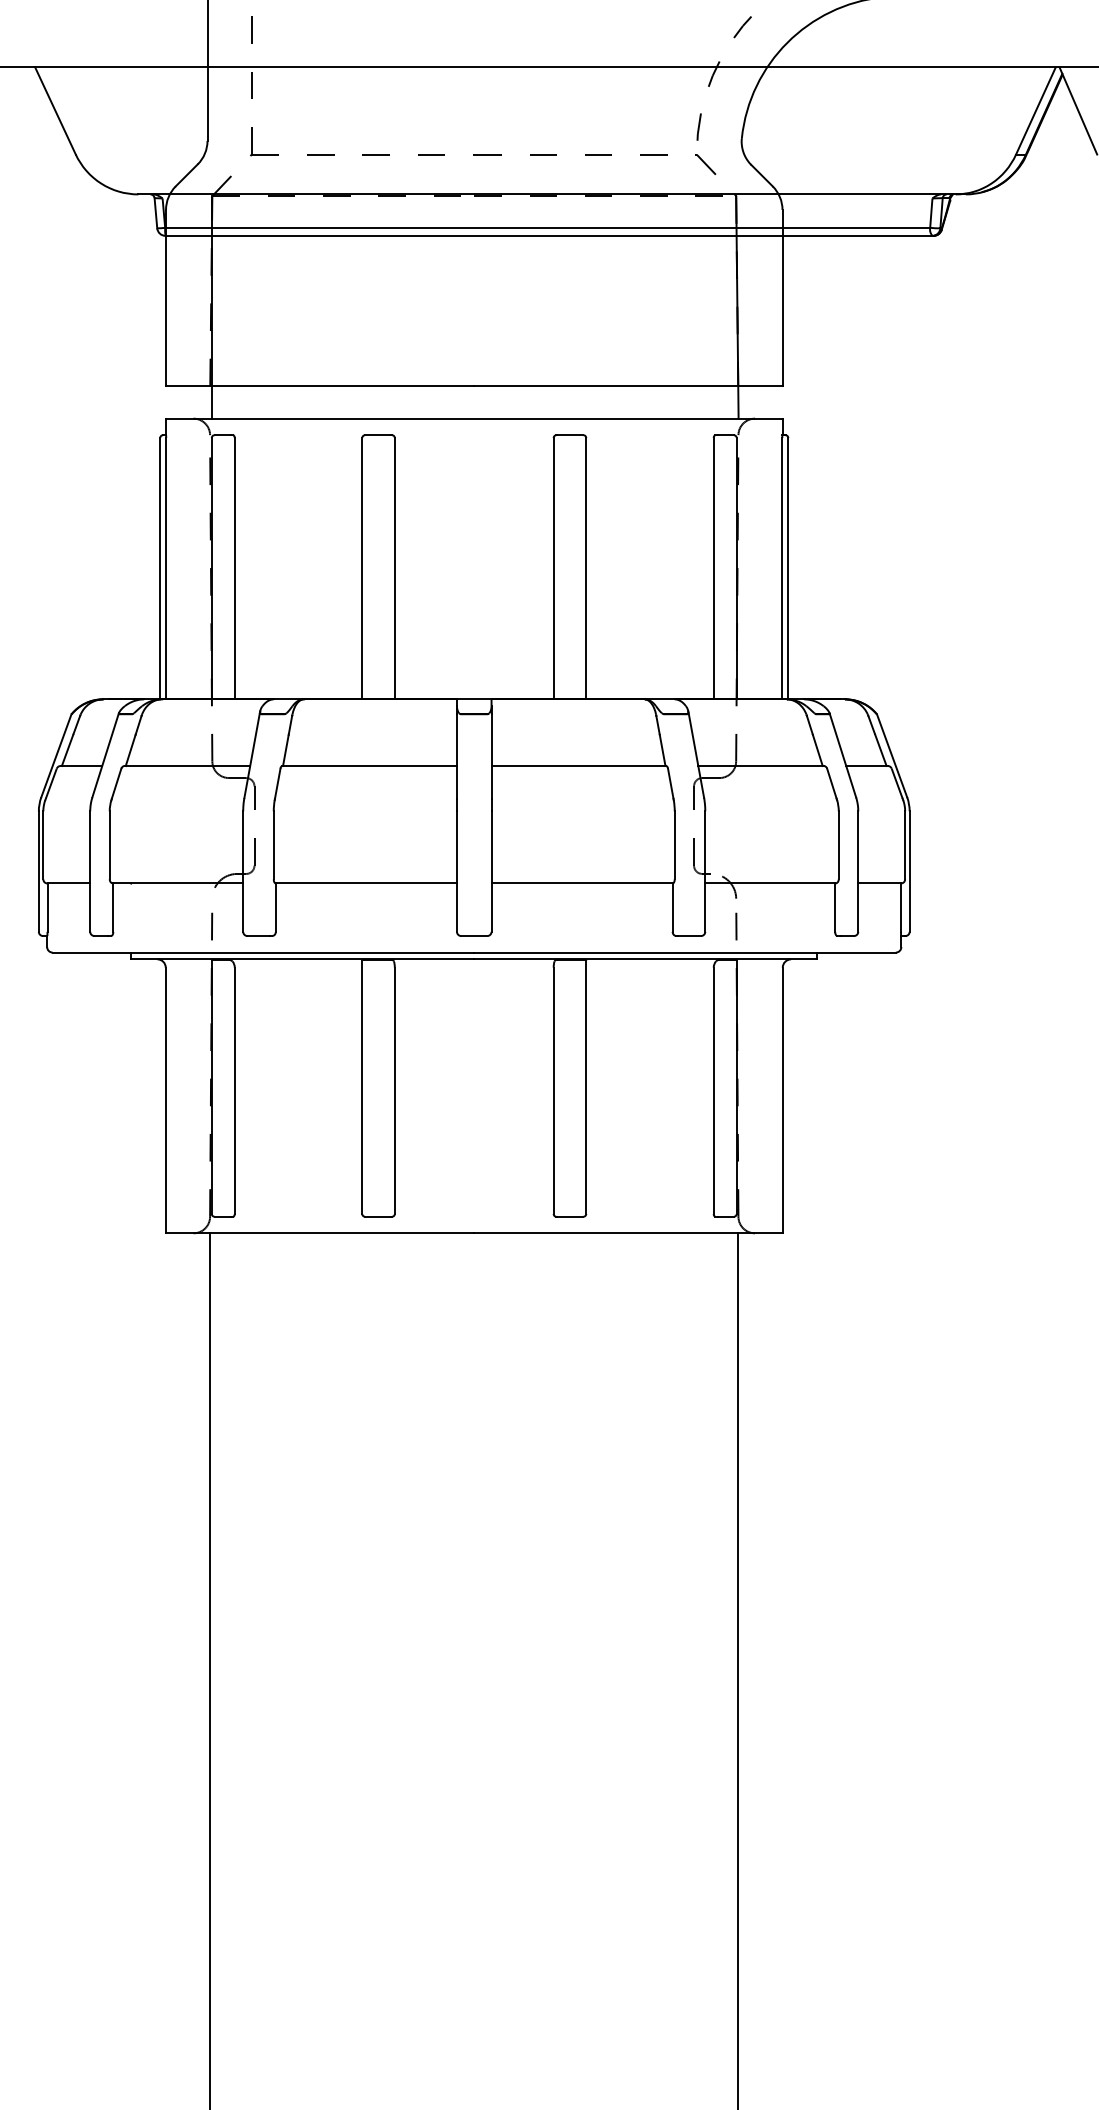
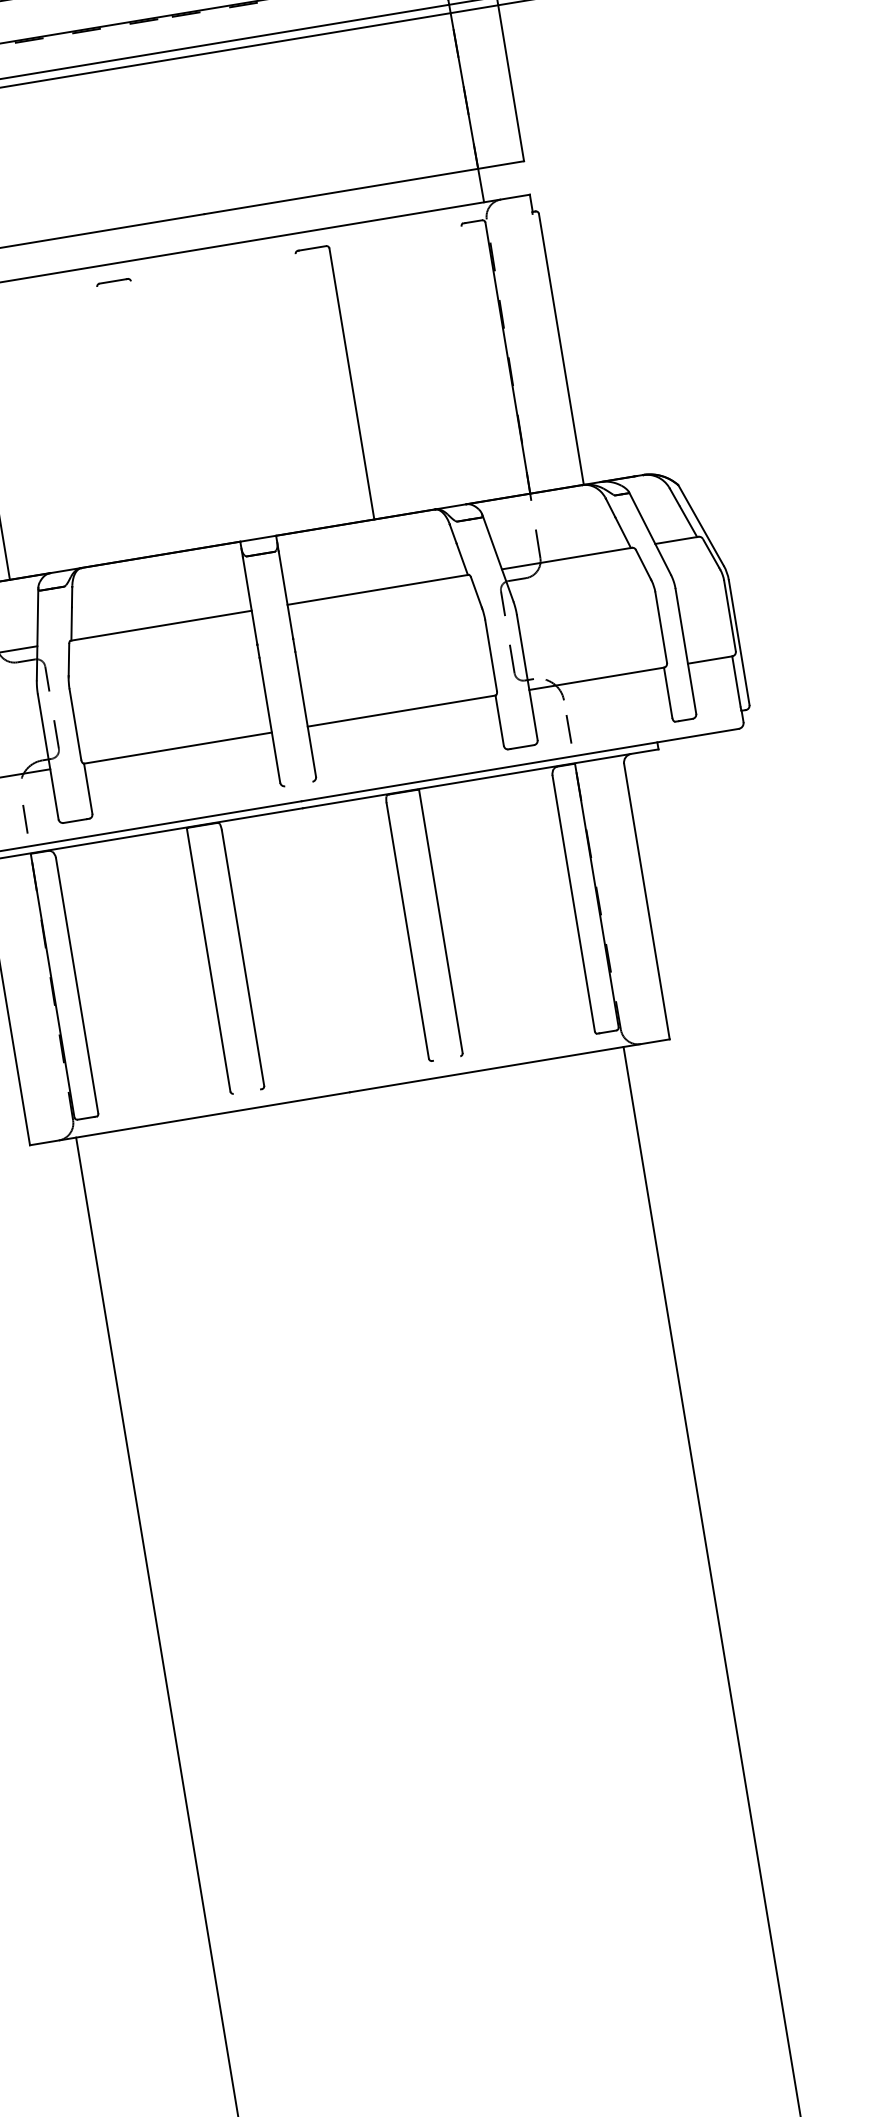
line: (362, 568) -> (119, 422), removed
line: (394, 568) -> (153, 416), removed
line: (553, 568) -> (317, 389), removed
line: (713, 568) -> (483, 361), removed
line: (782, 568) -> (555, 350), removed
line: (474, 936) -> (299, 784), removed
line: (378, 1216) -> (247, 1091), removed
line: (570, 1216) -> (446, 1058), removed

